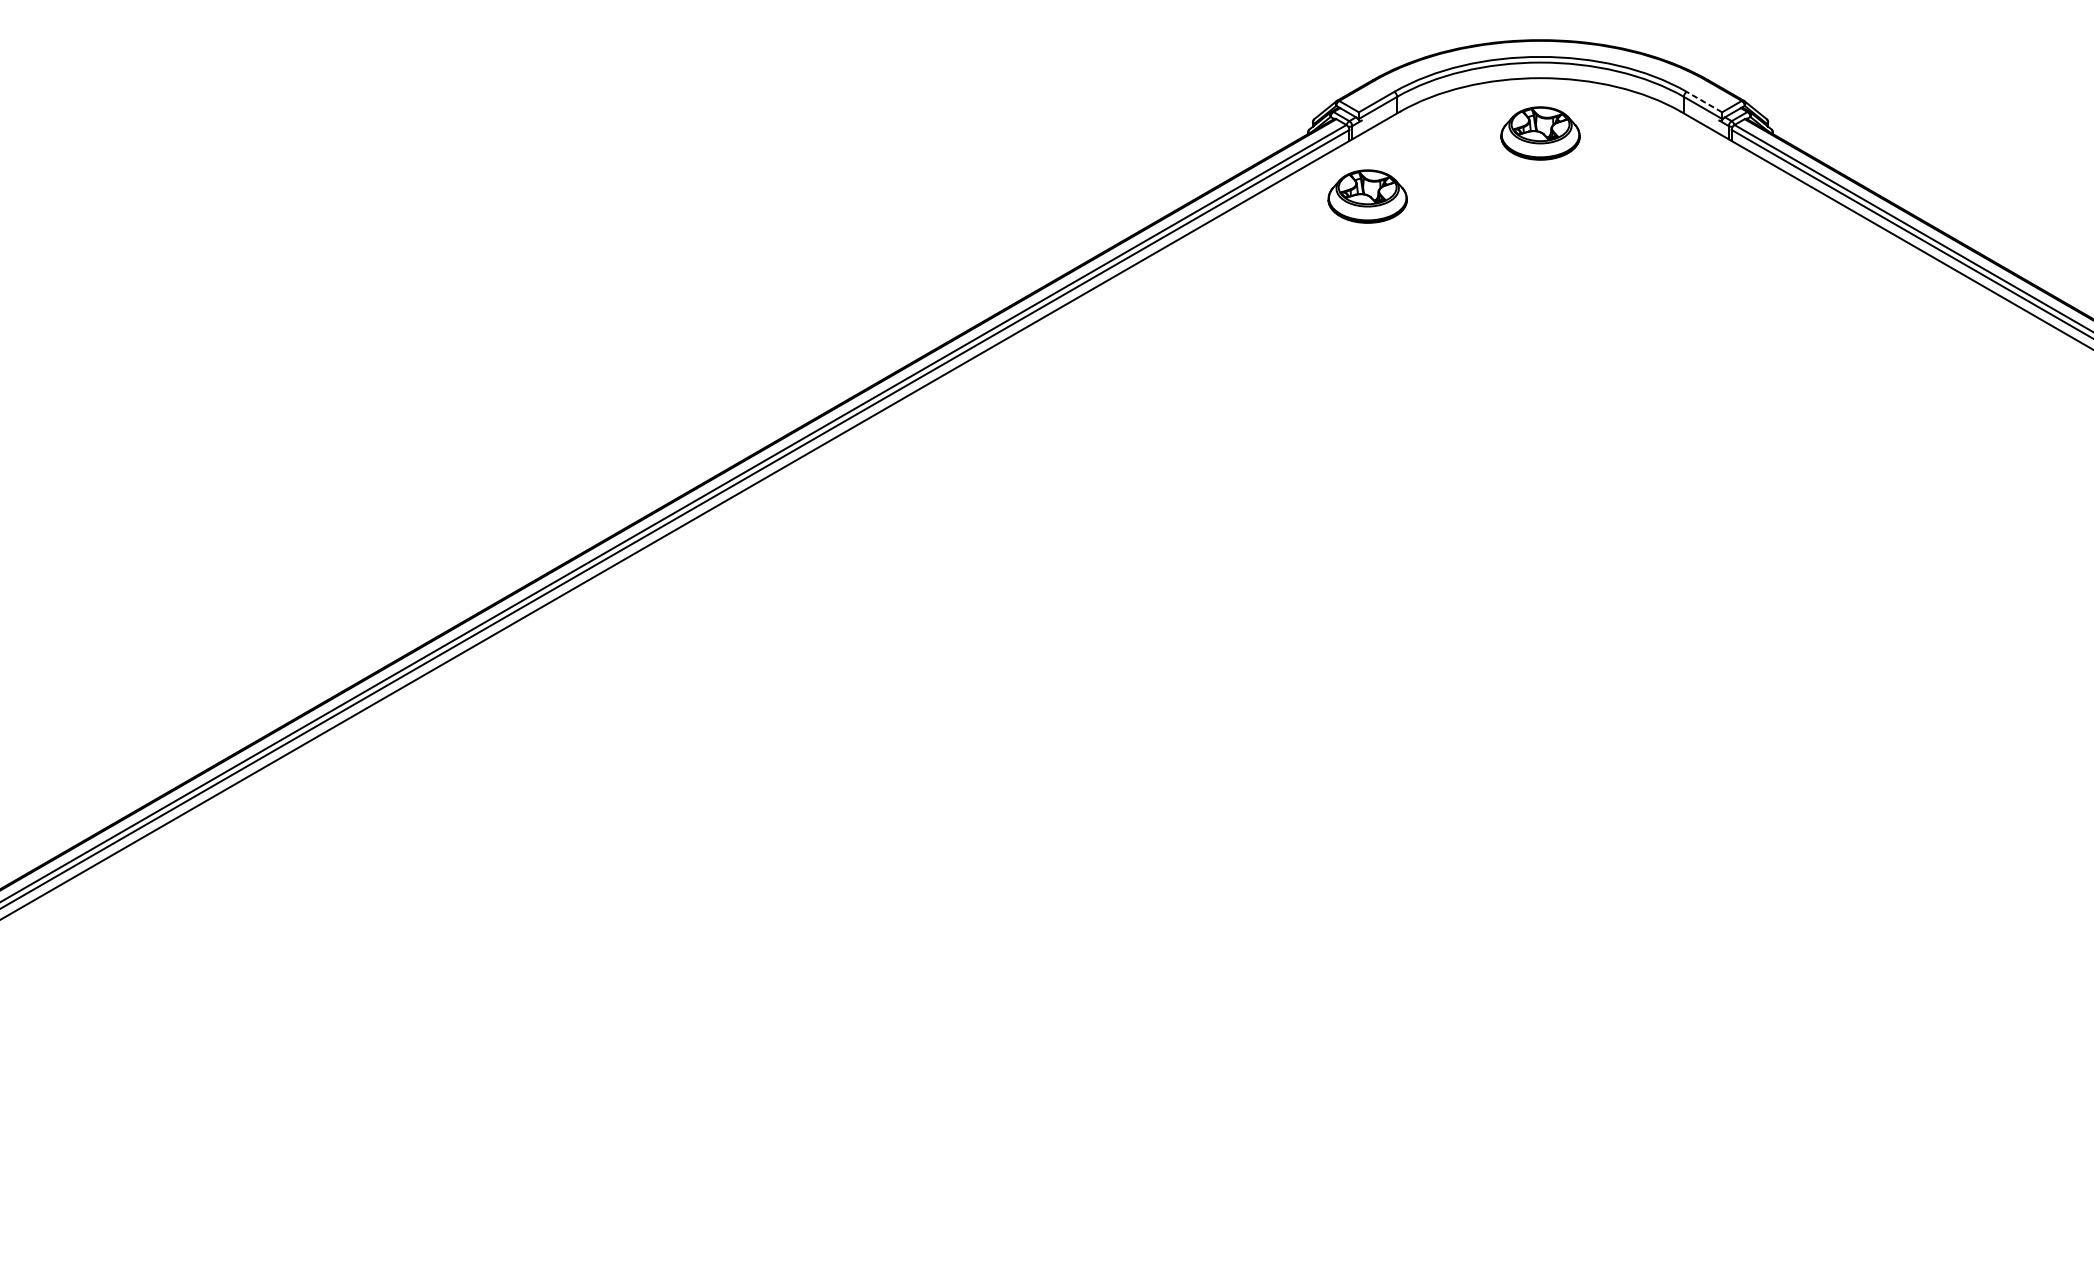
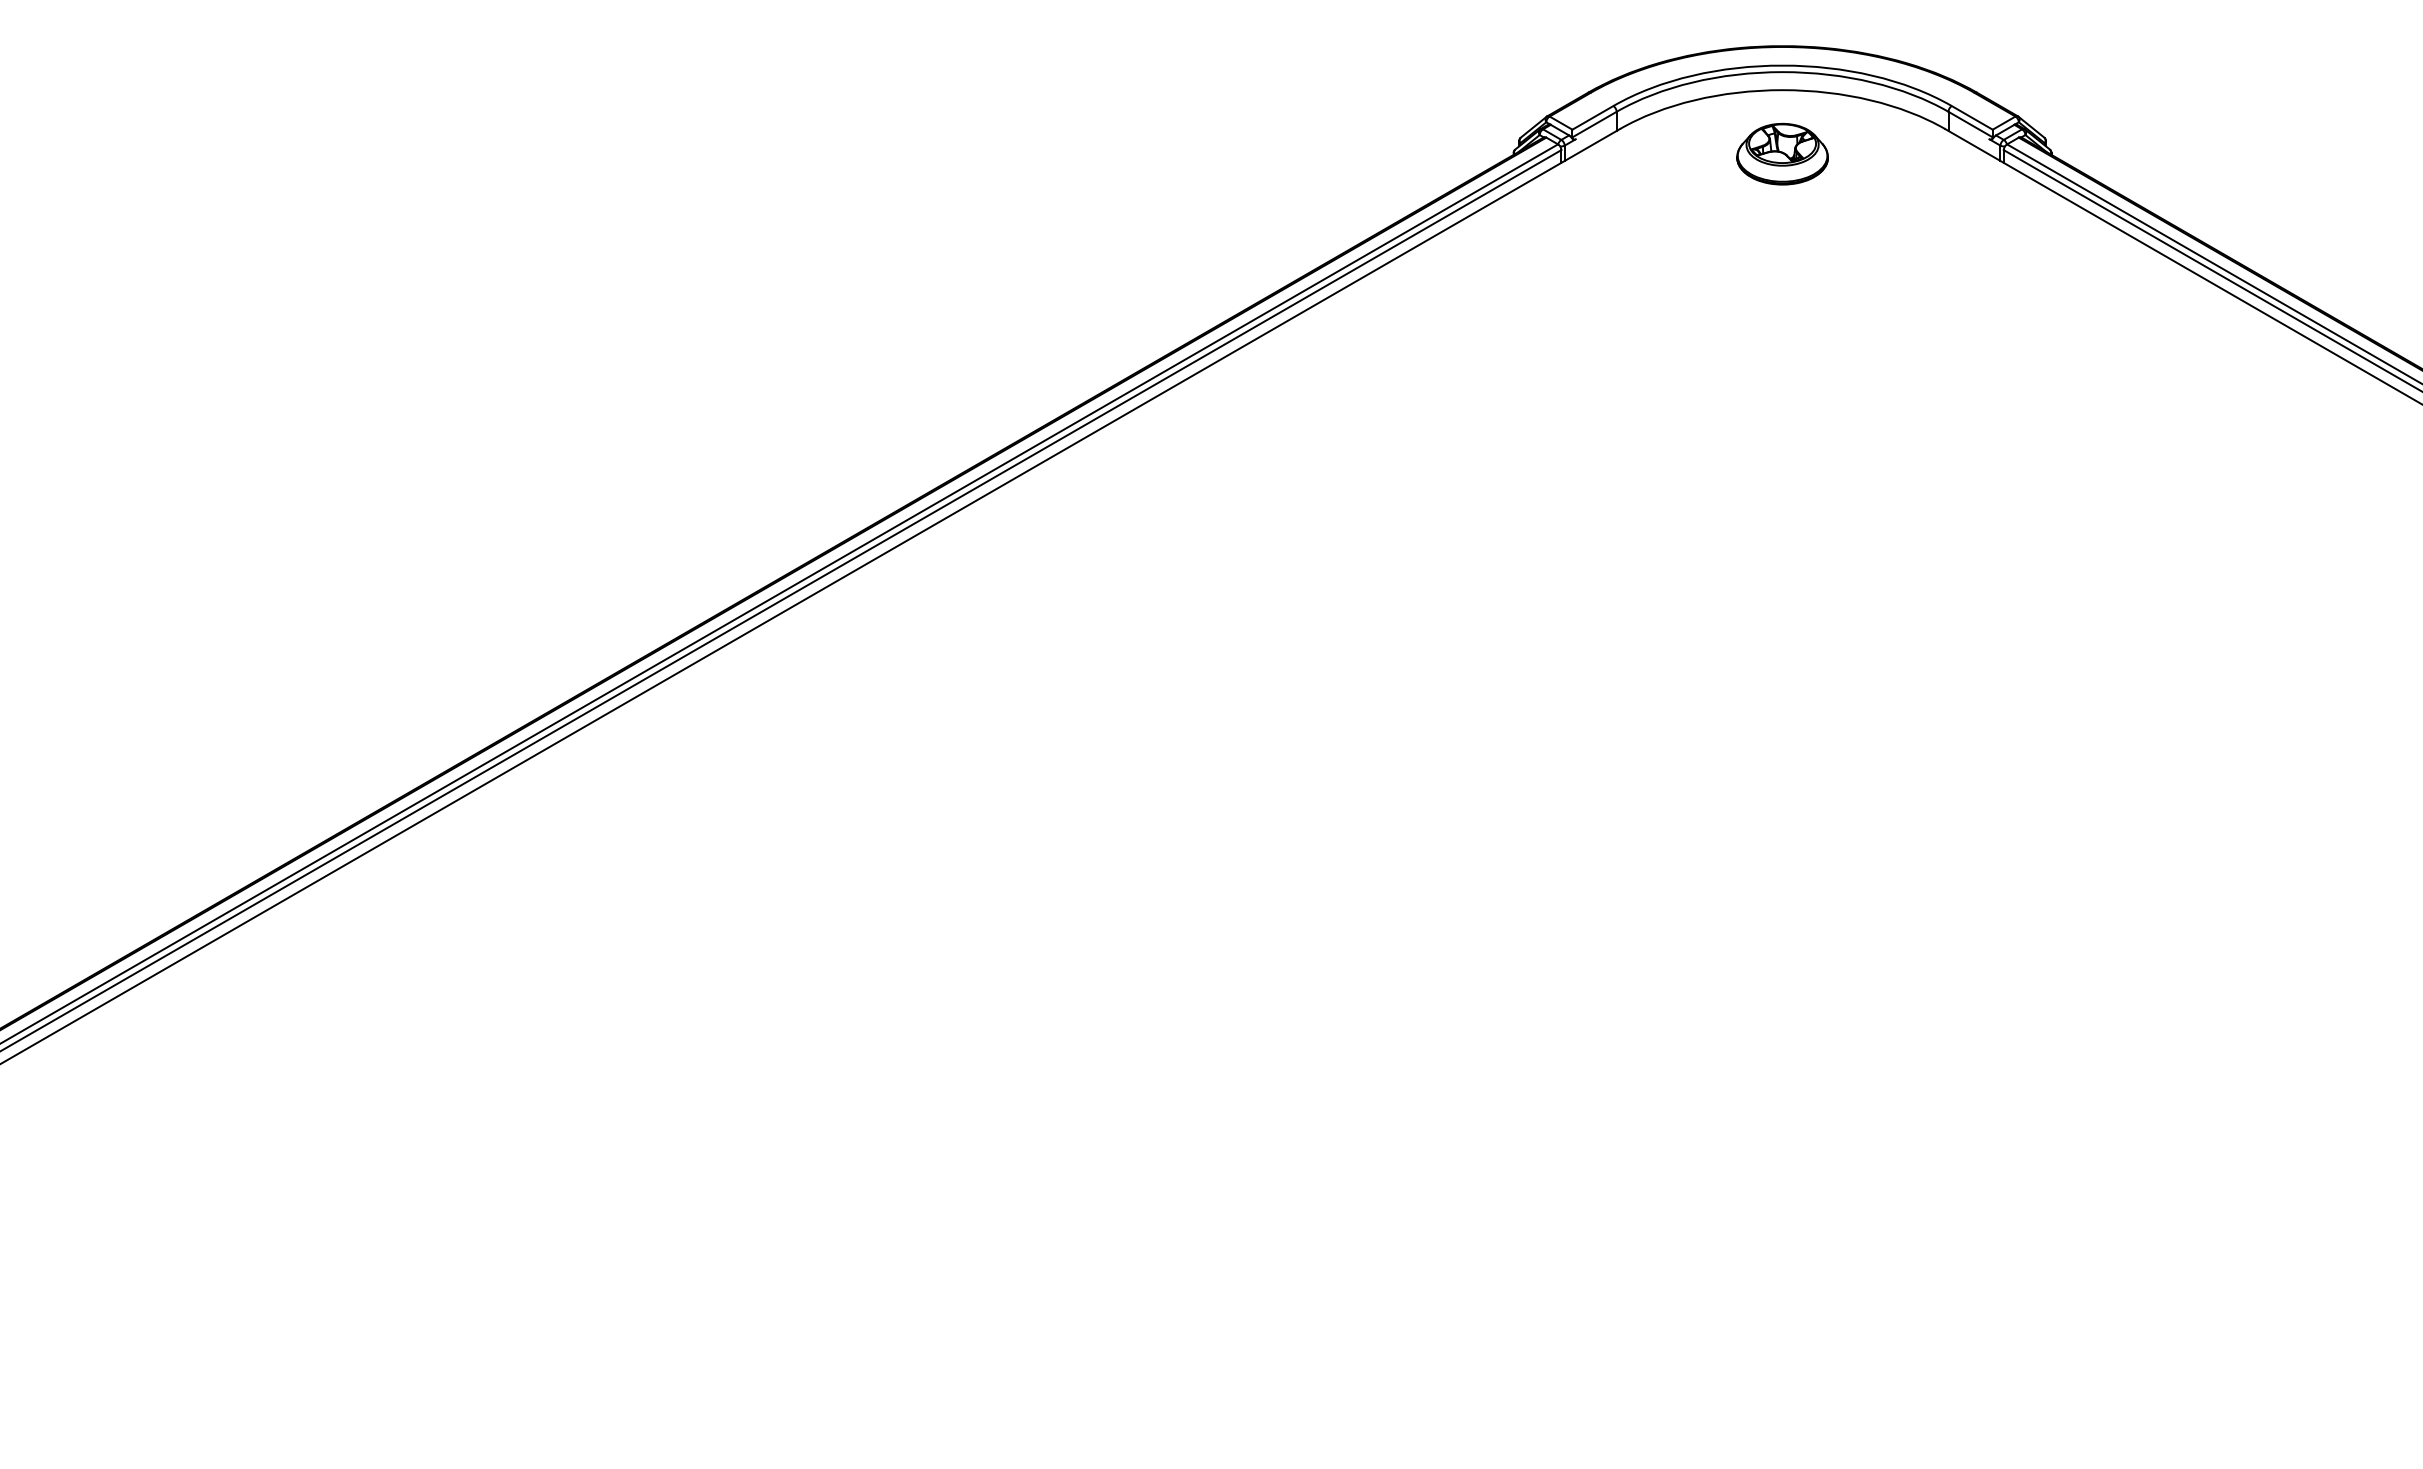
line: (1704, 101) -> (1972, 117), dashed -> solid
part: (1367, 195) -> (1582, 226), removed

